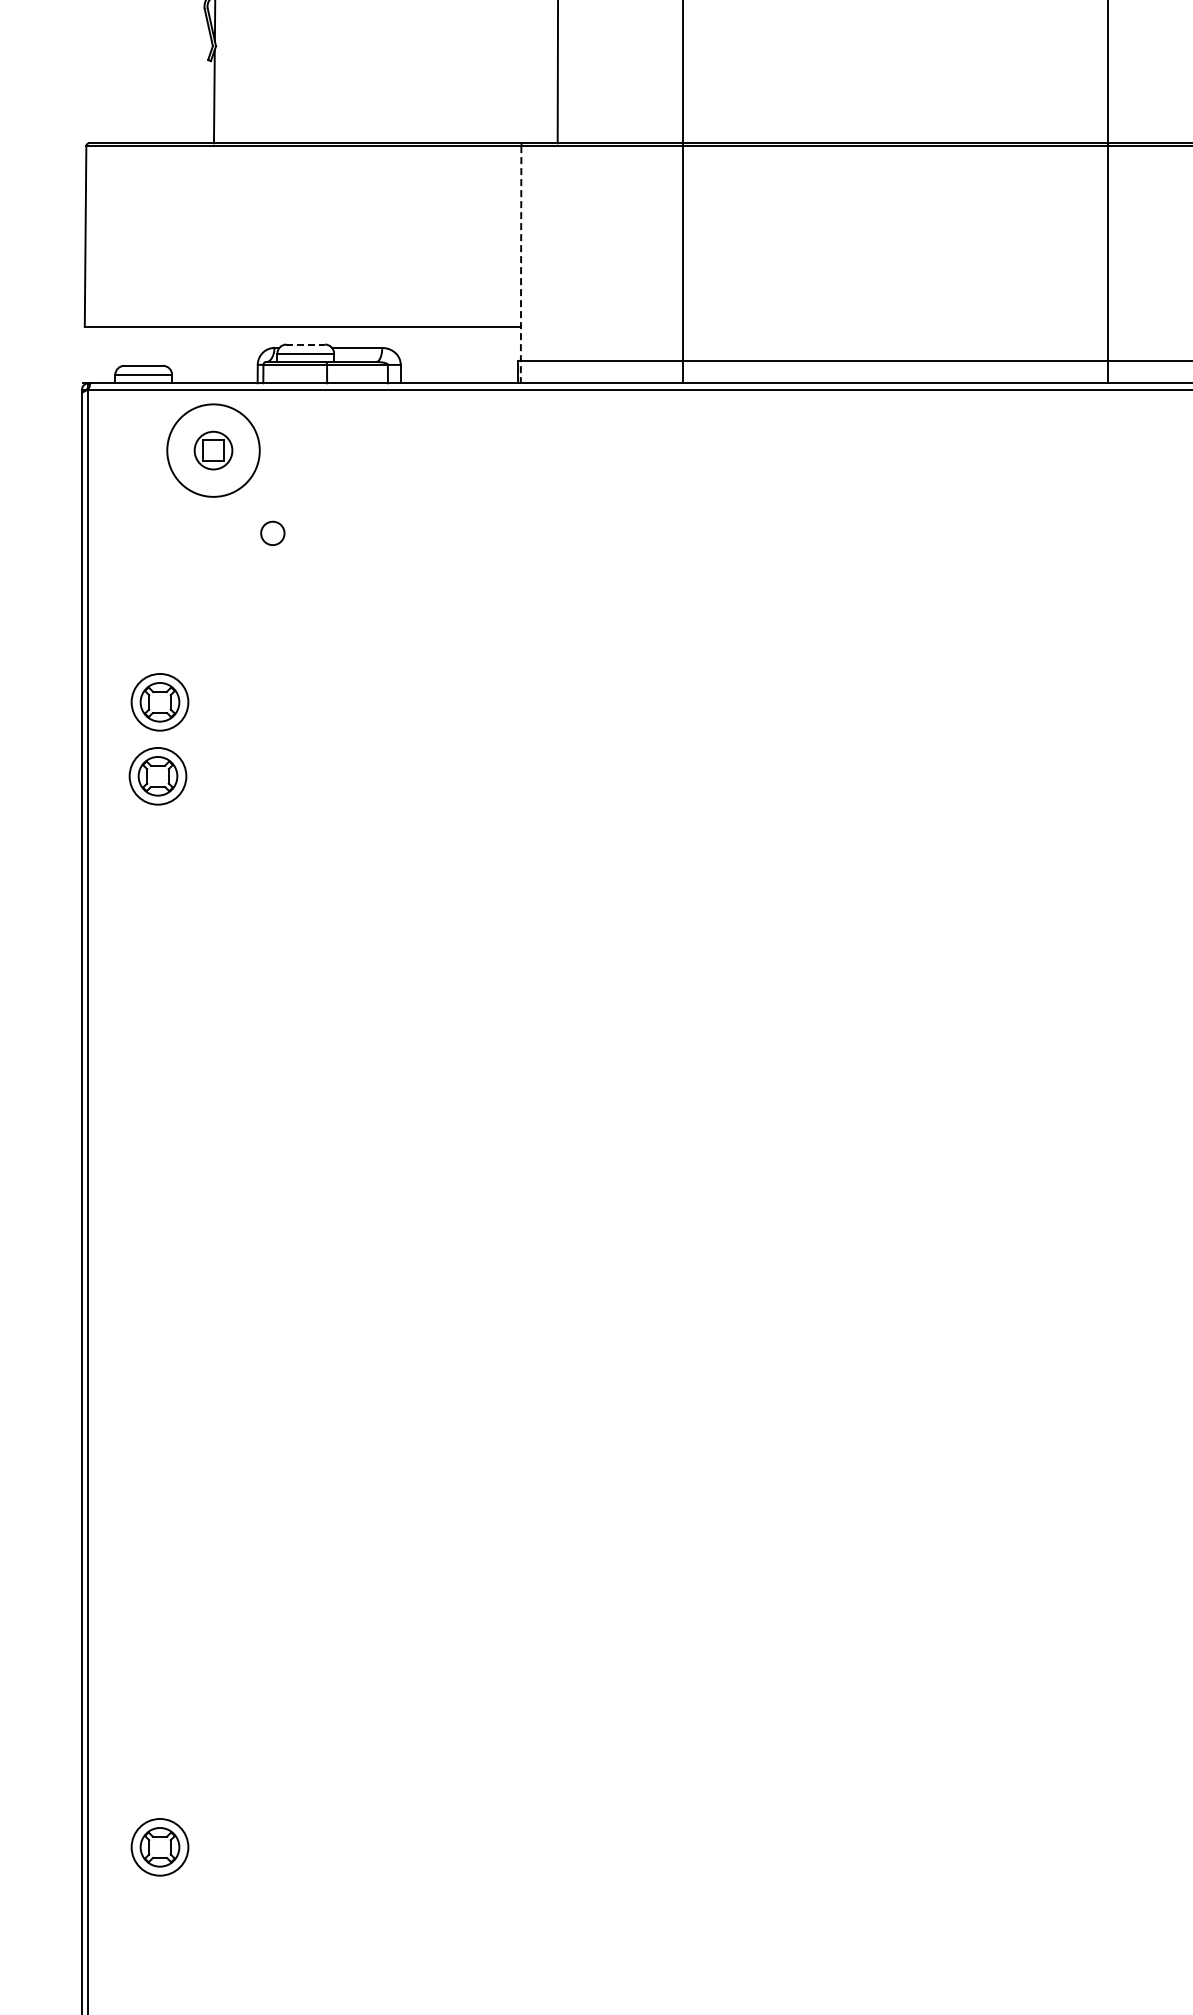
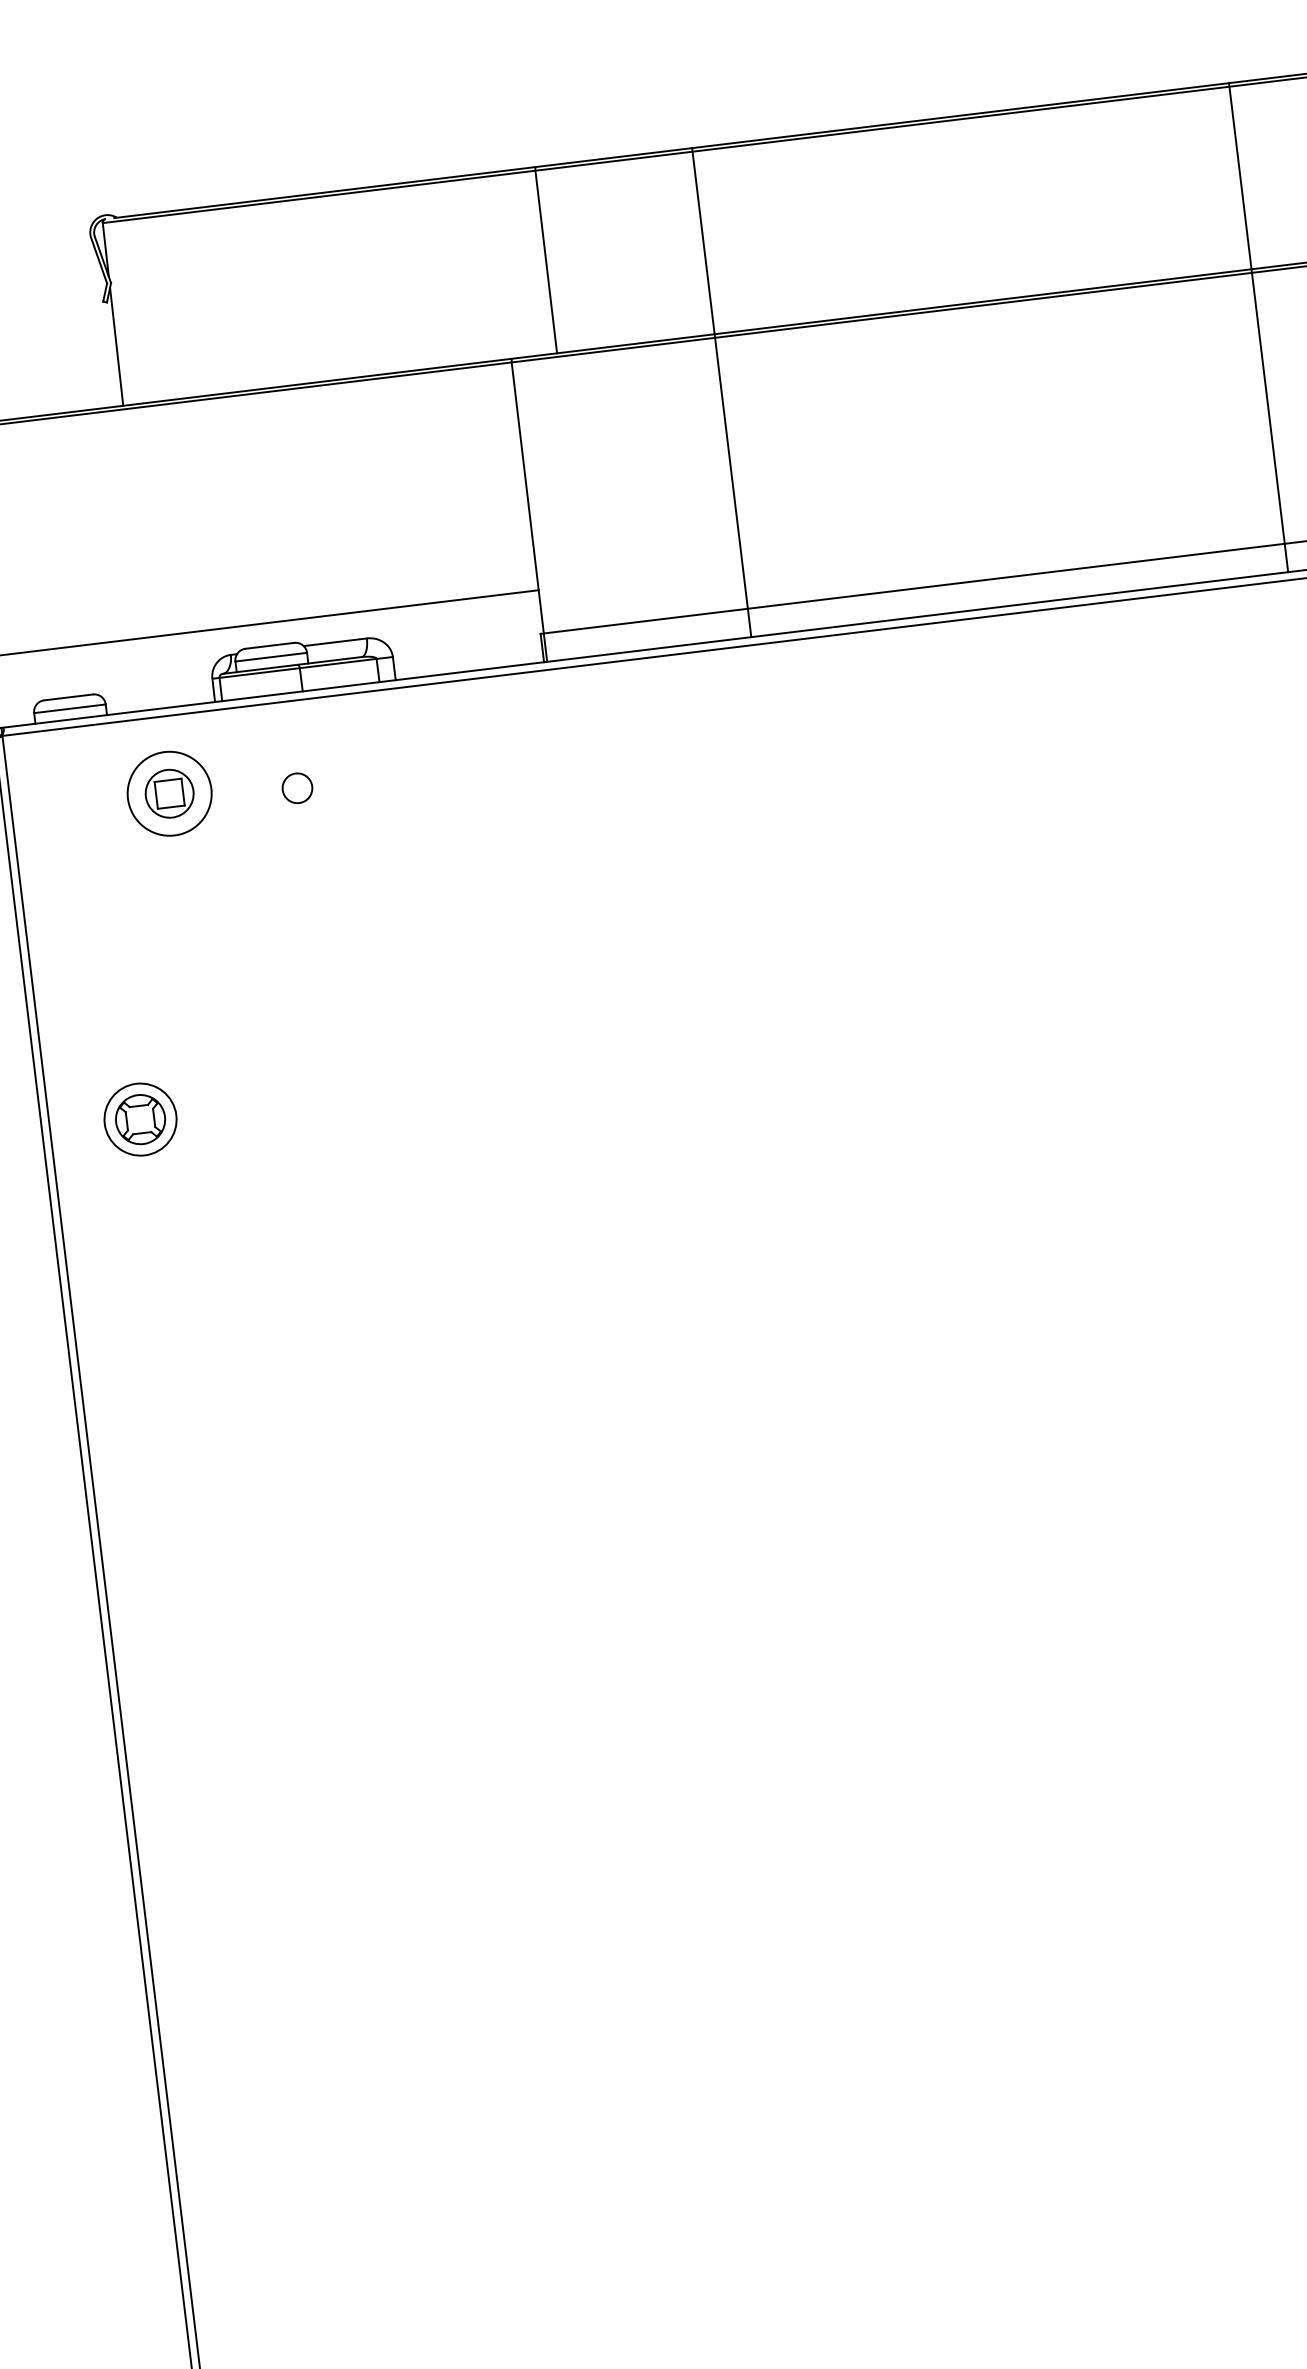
line: (521, 264) -> (529, 511), dashed -> solid
line: (306, 344) -> (270, 645), dashed -> solid
circle: (213, 450) -> (169, 793), size x0.71
circle: (272, 532) -> (296, 787), moved
part: (157, 776) -> (148, 1213), removed

